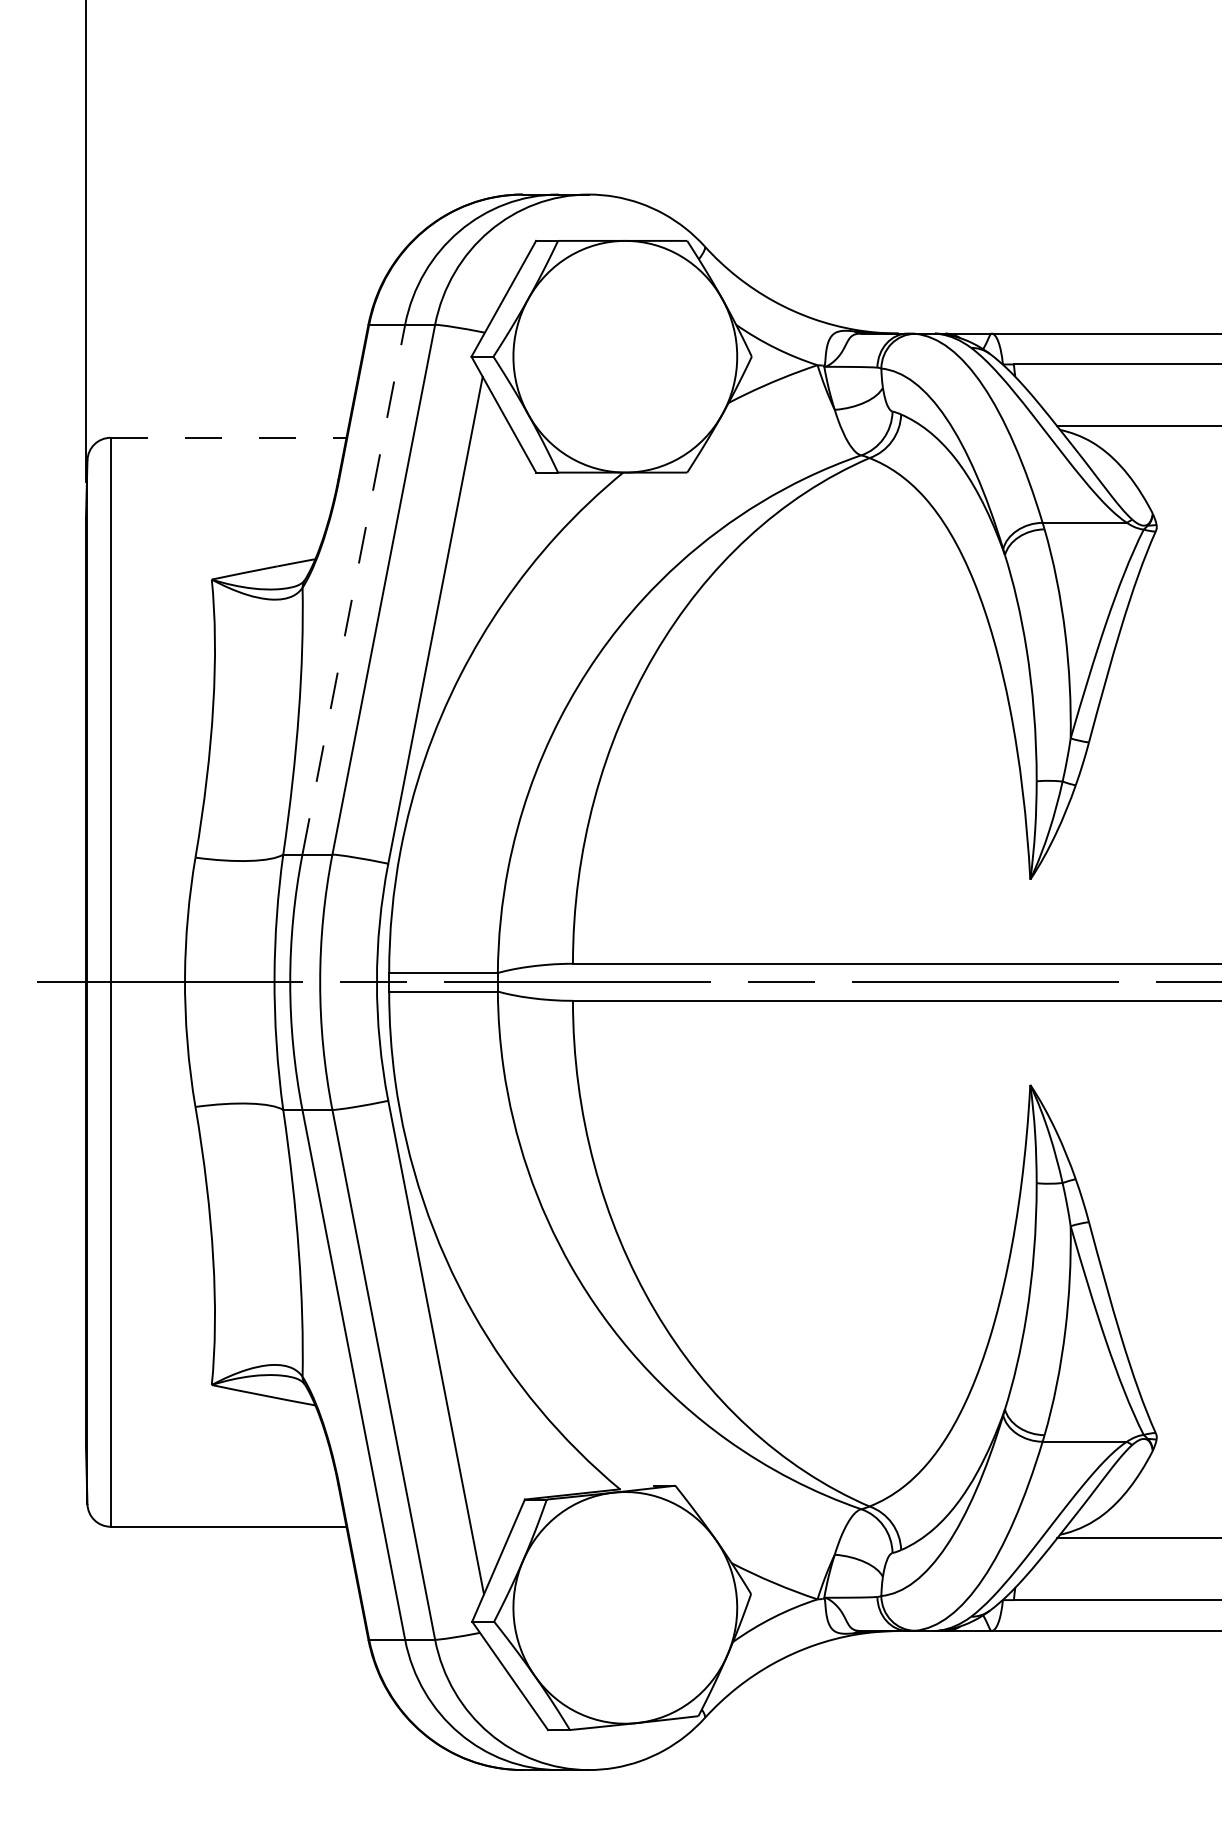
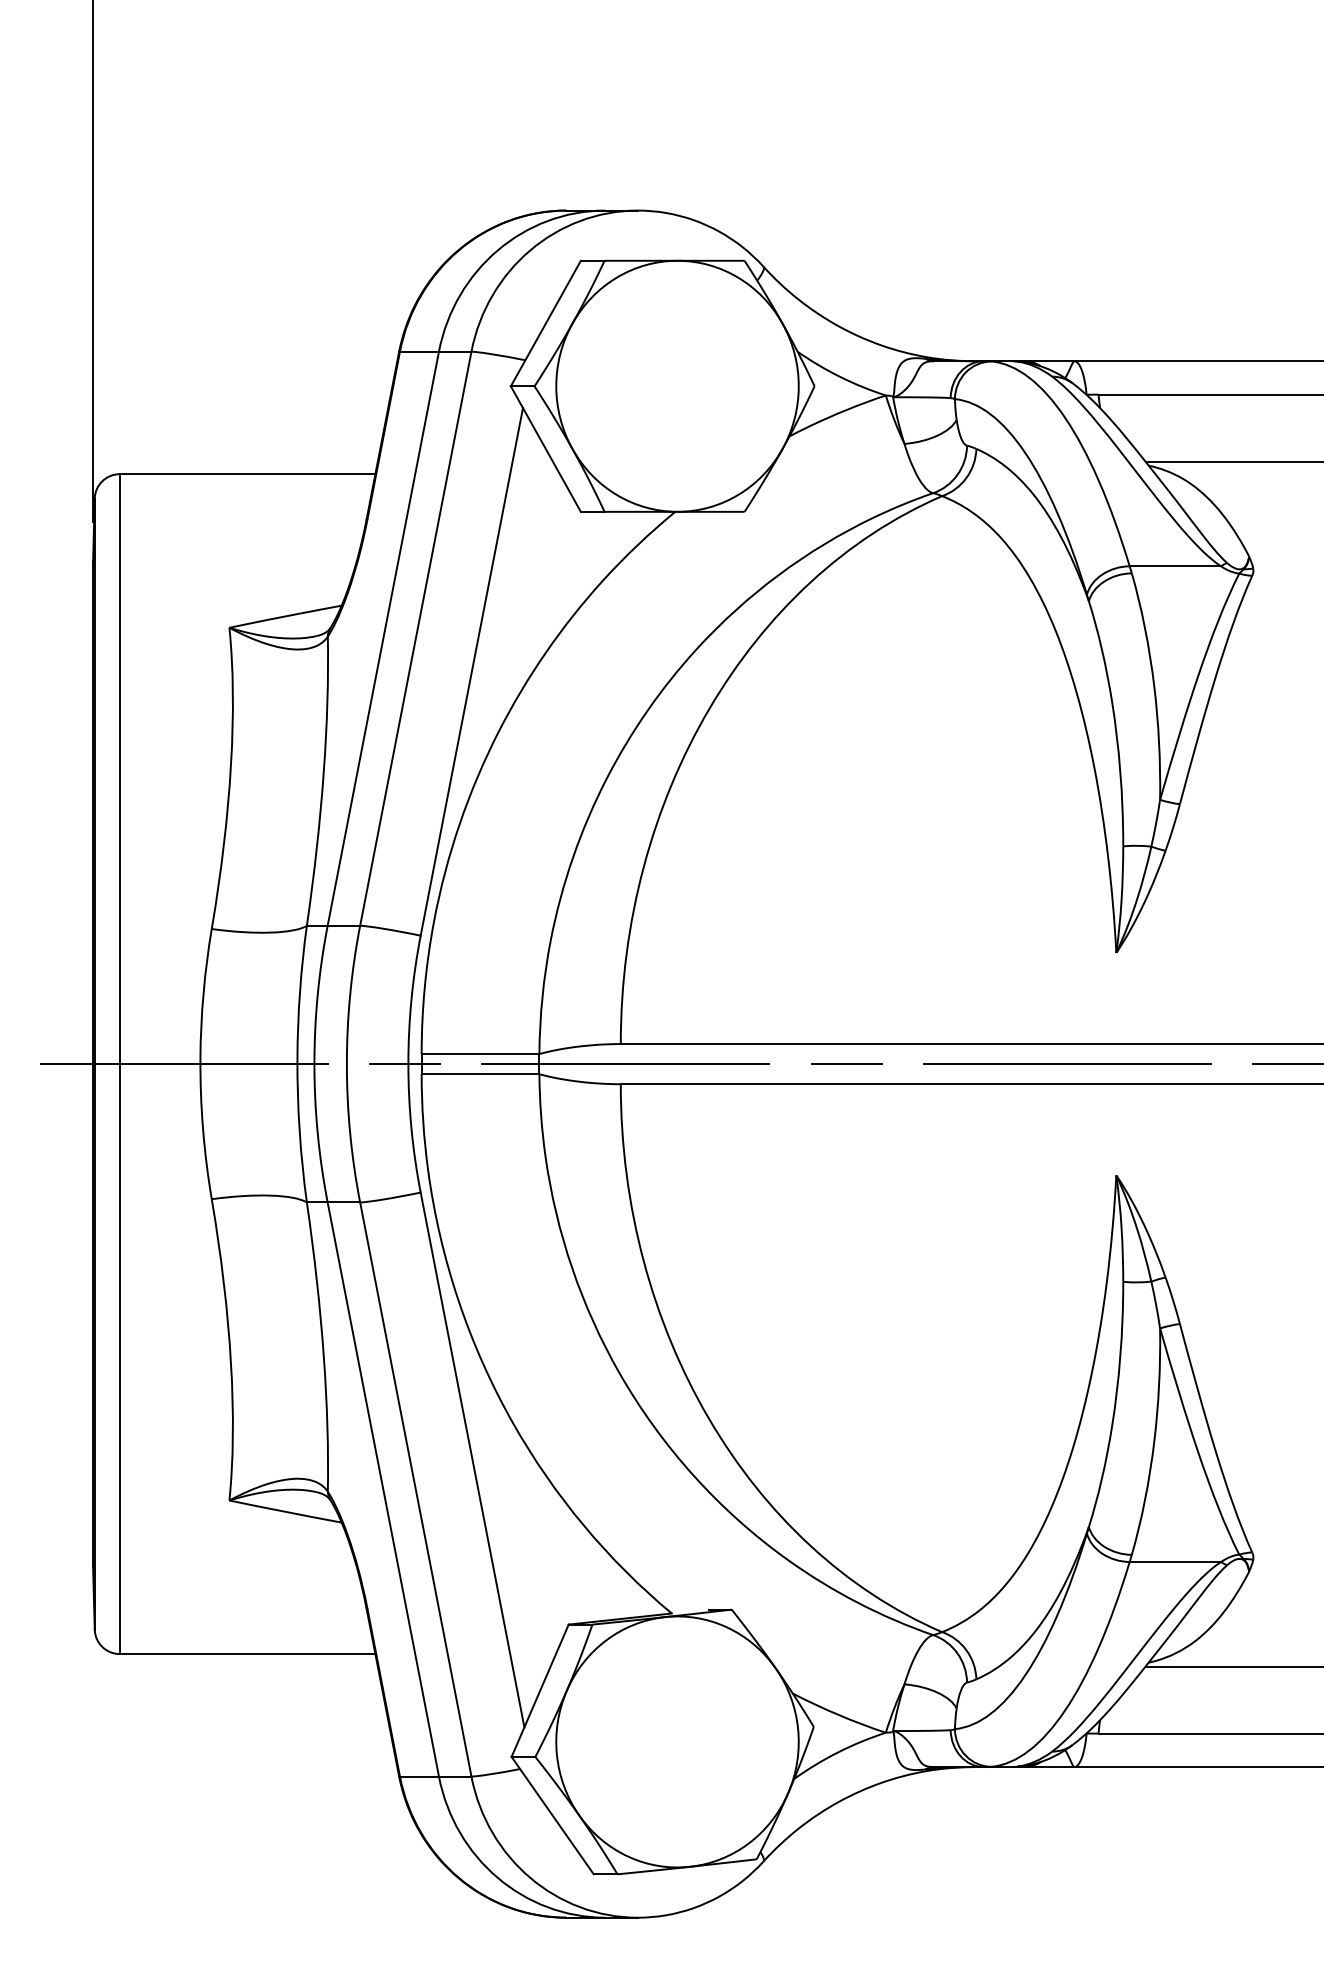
line: (228, 438) -> (247, 474), dashed -> solid
line: (353, 589) -> (383, 638), dashed -> solid

